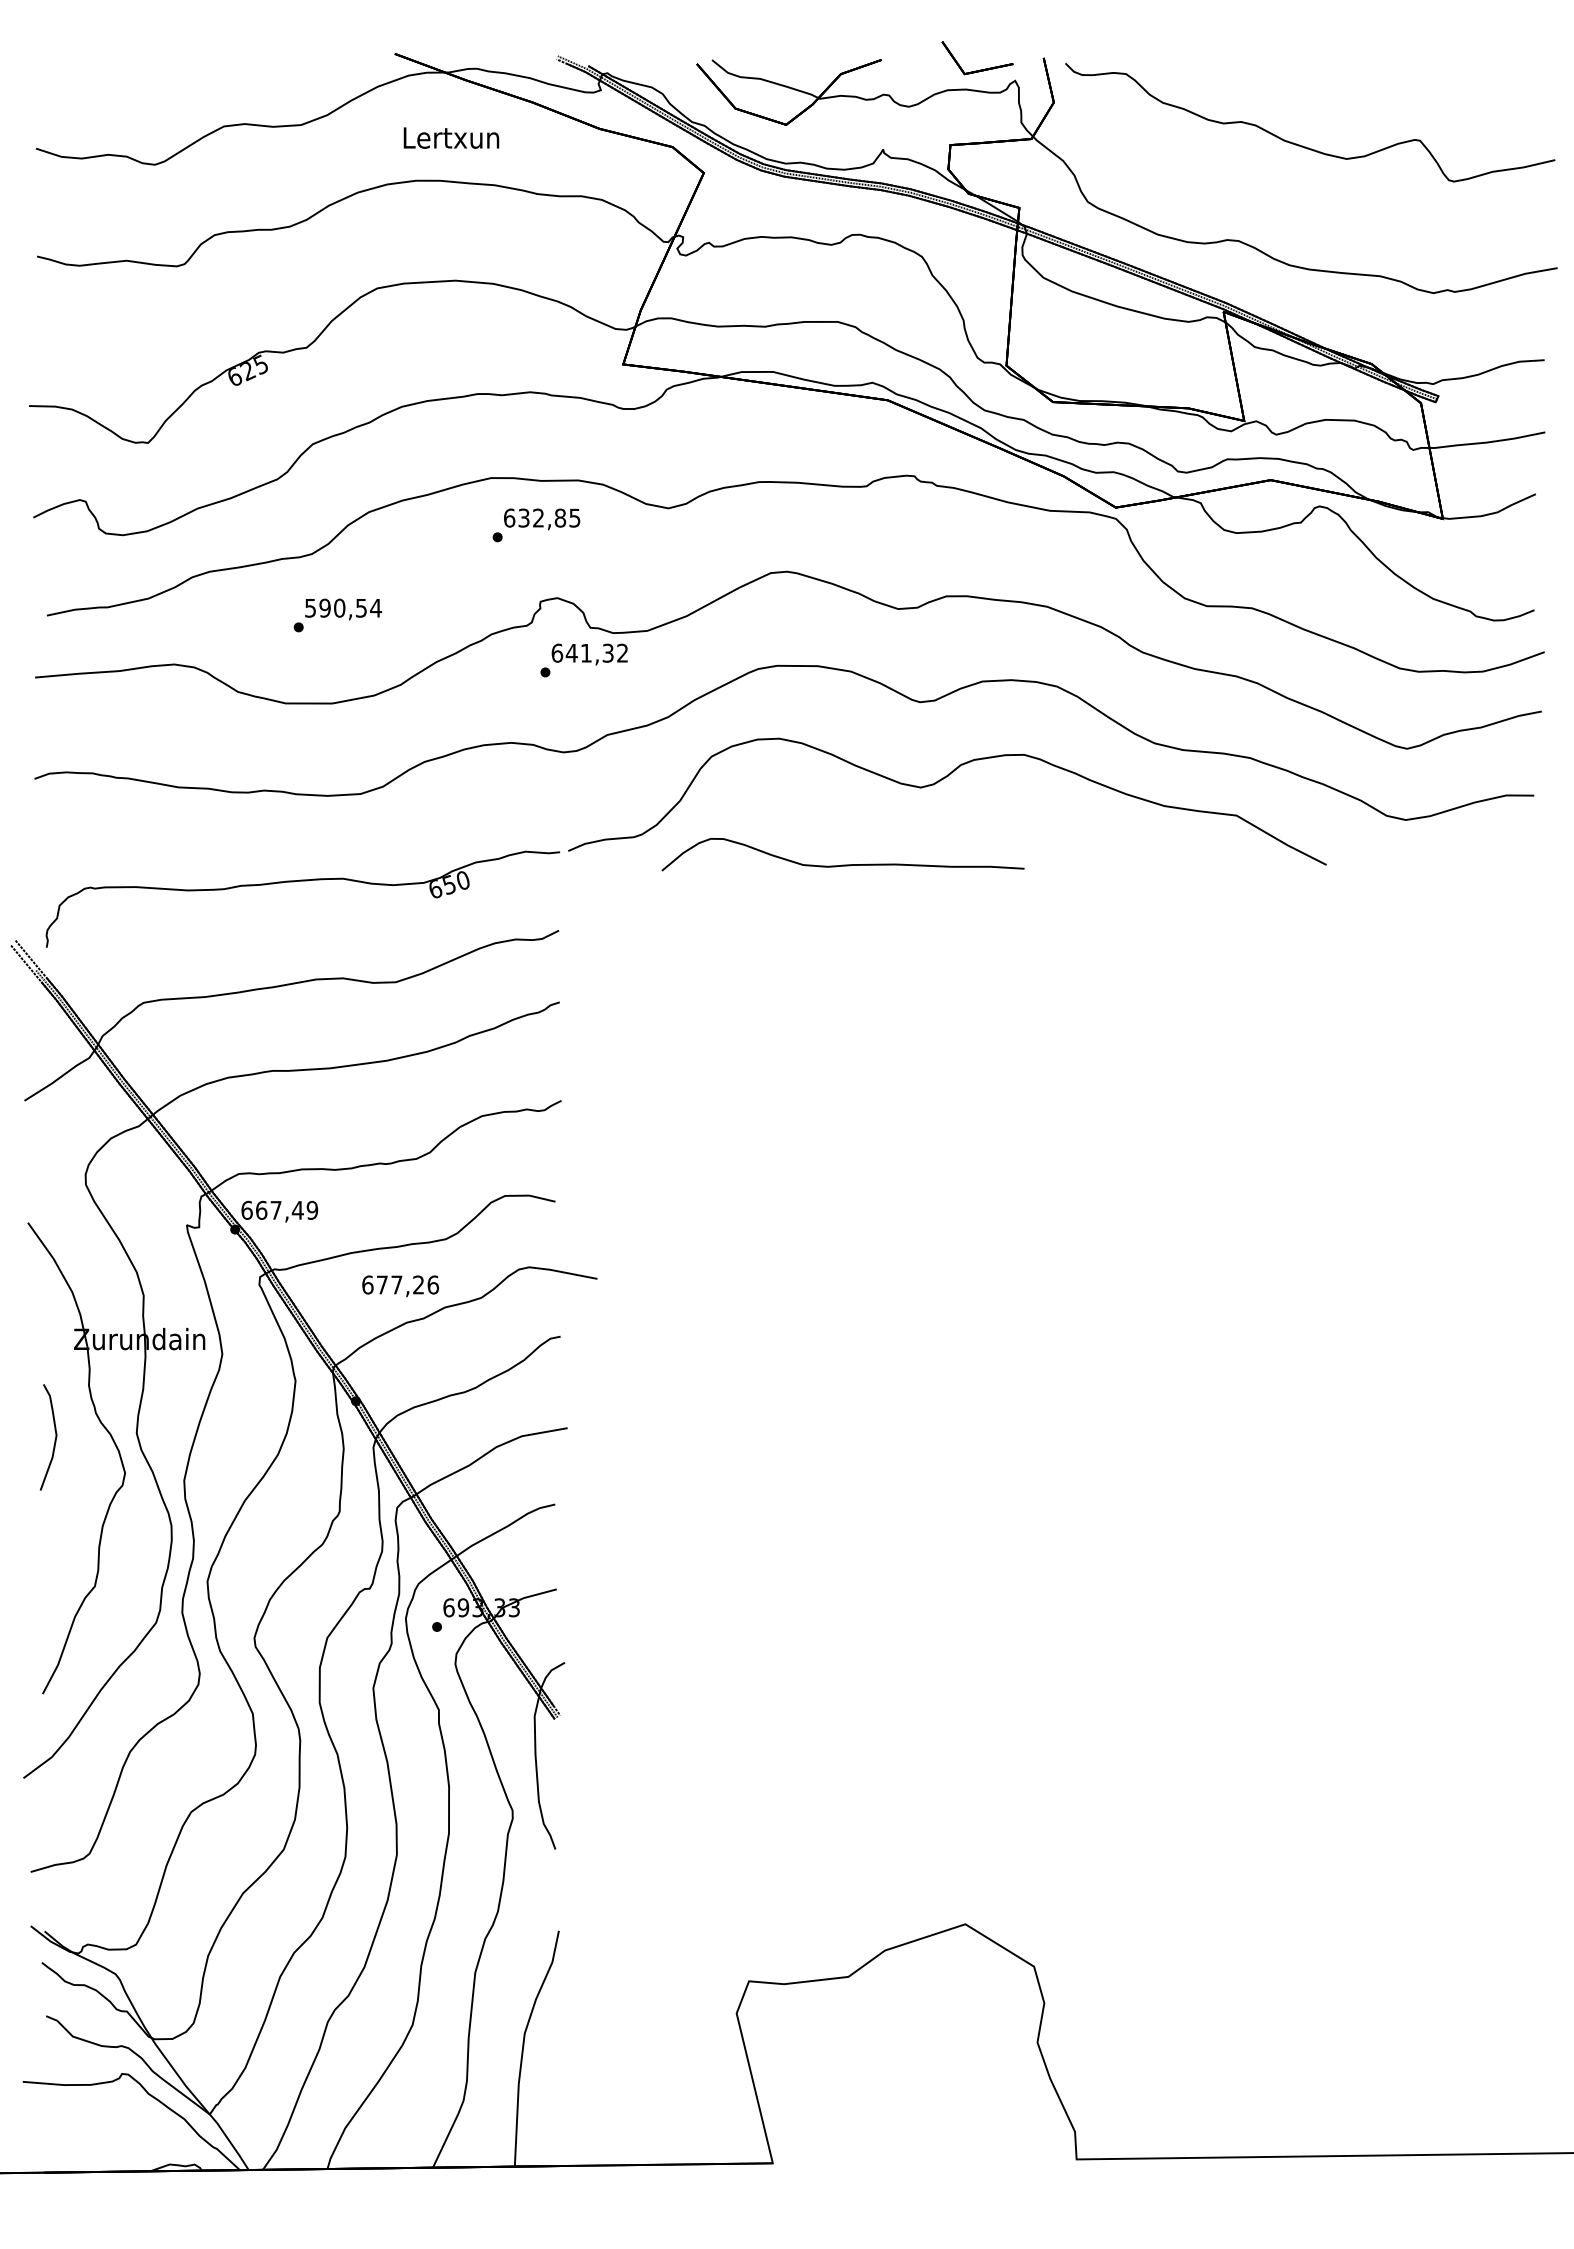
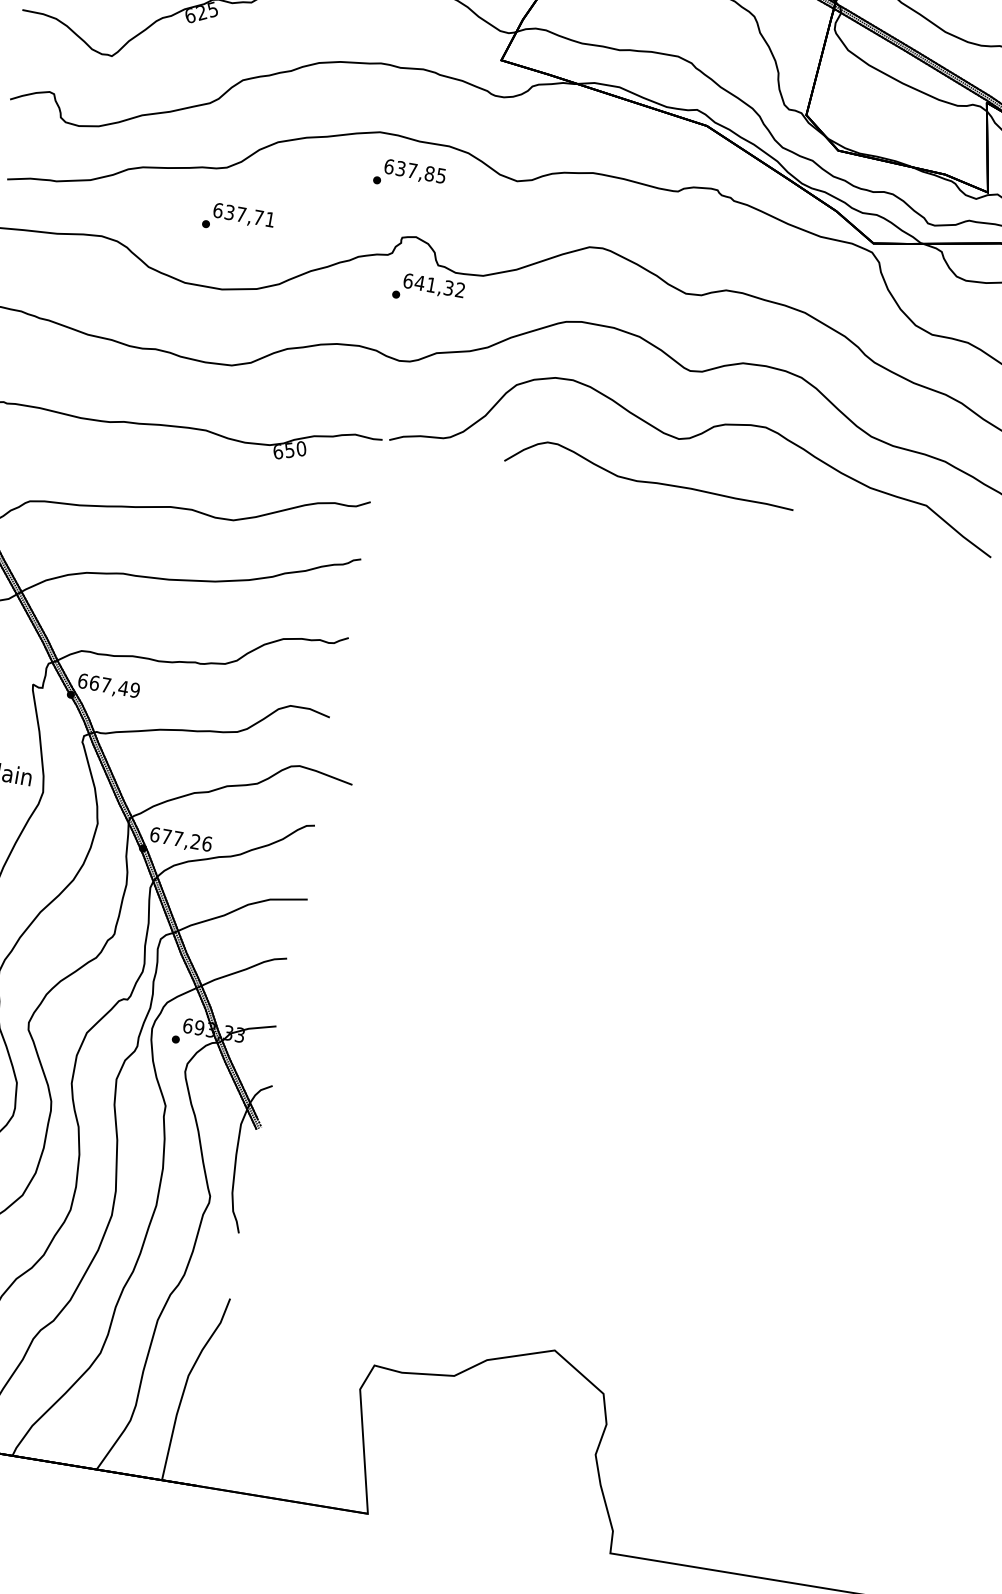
text: (538, 517) -> (412, 170), 632,85 -> 637,85
text: (343, 607) -> (244, 214), 590,54 -> 637,71
curve: (842, 864) -> (649, 481), moved
text: (400, 1286) -> (180, 840), moved

